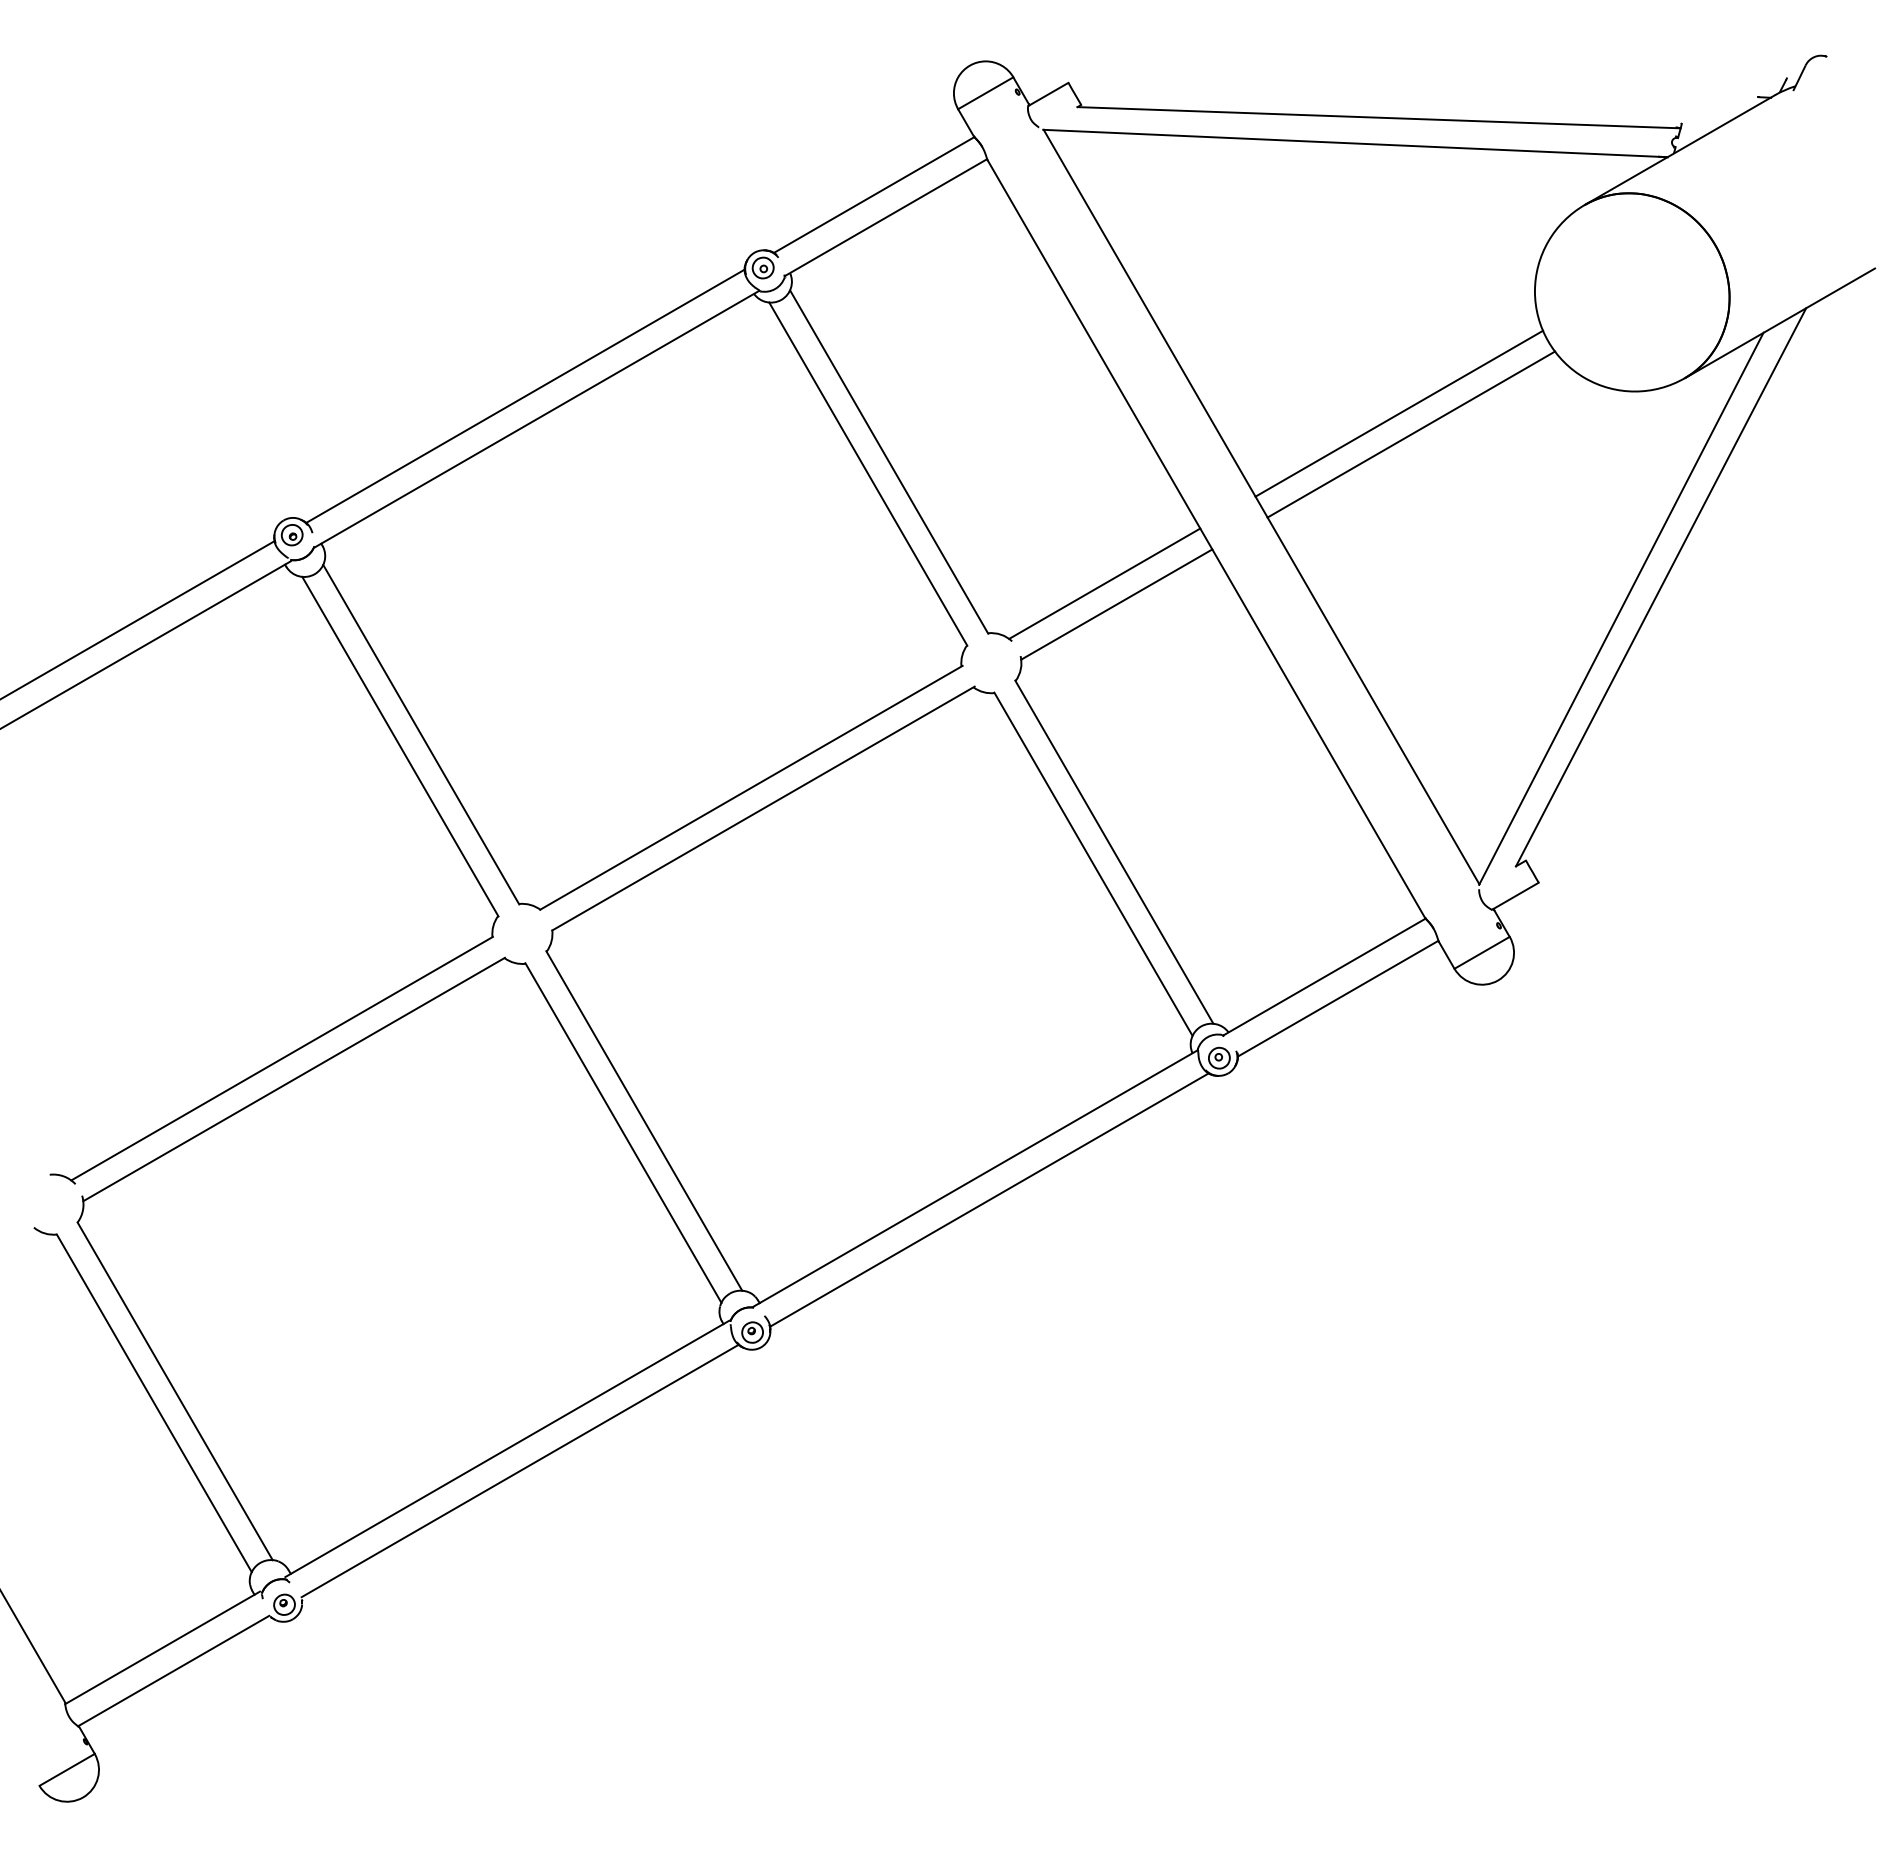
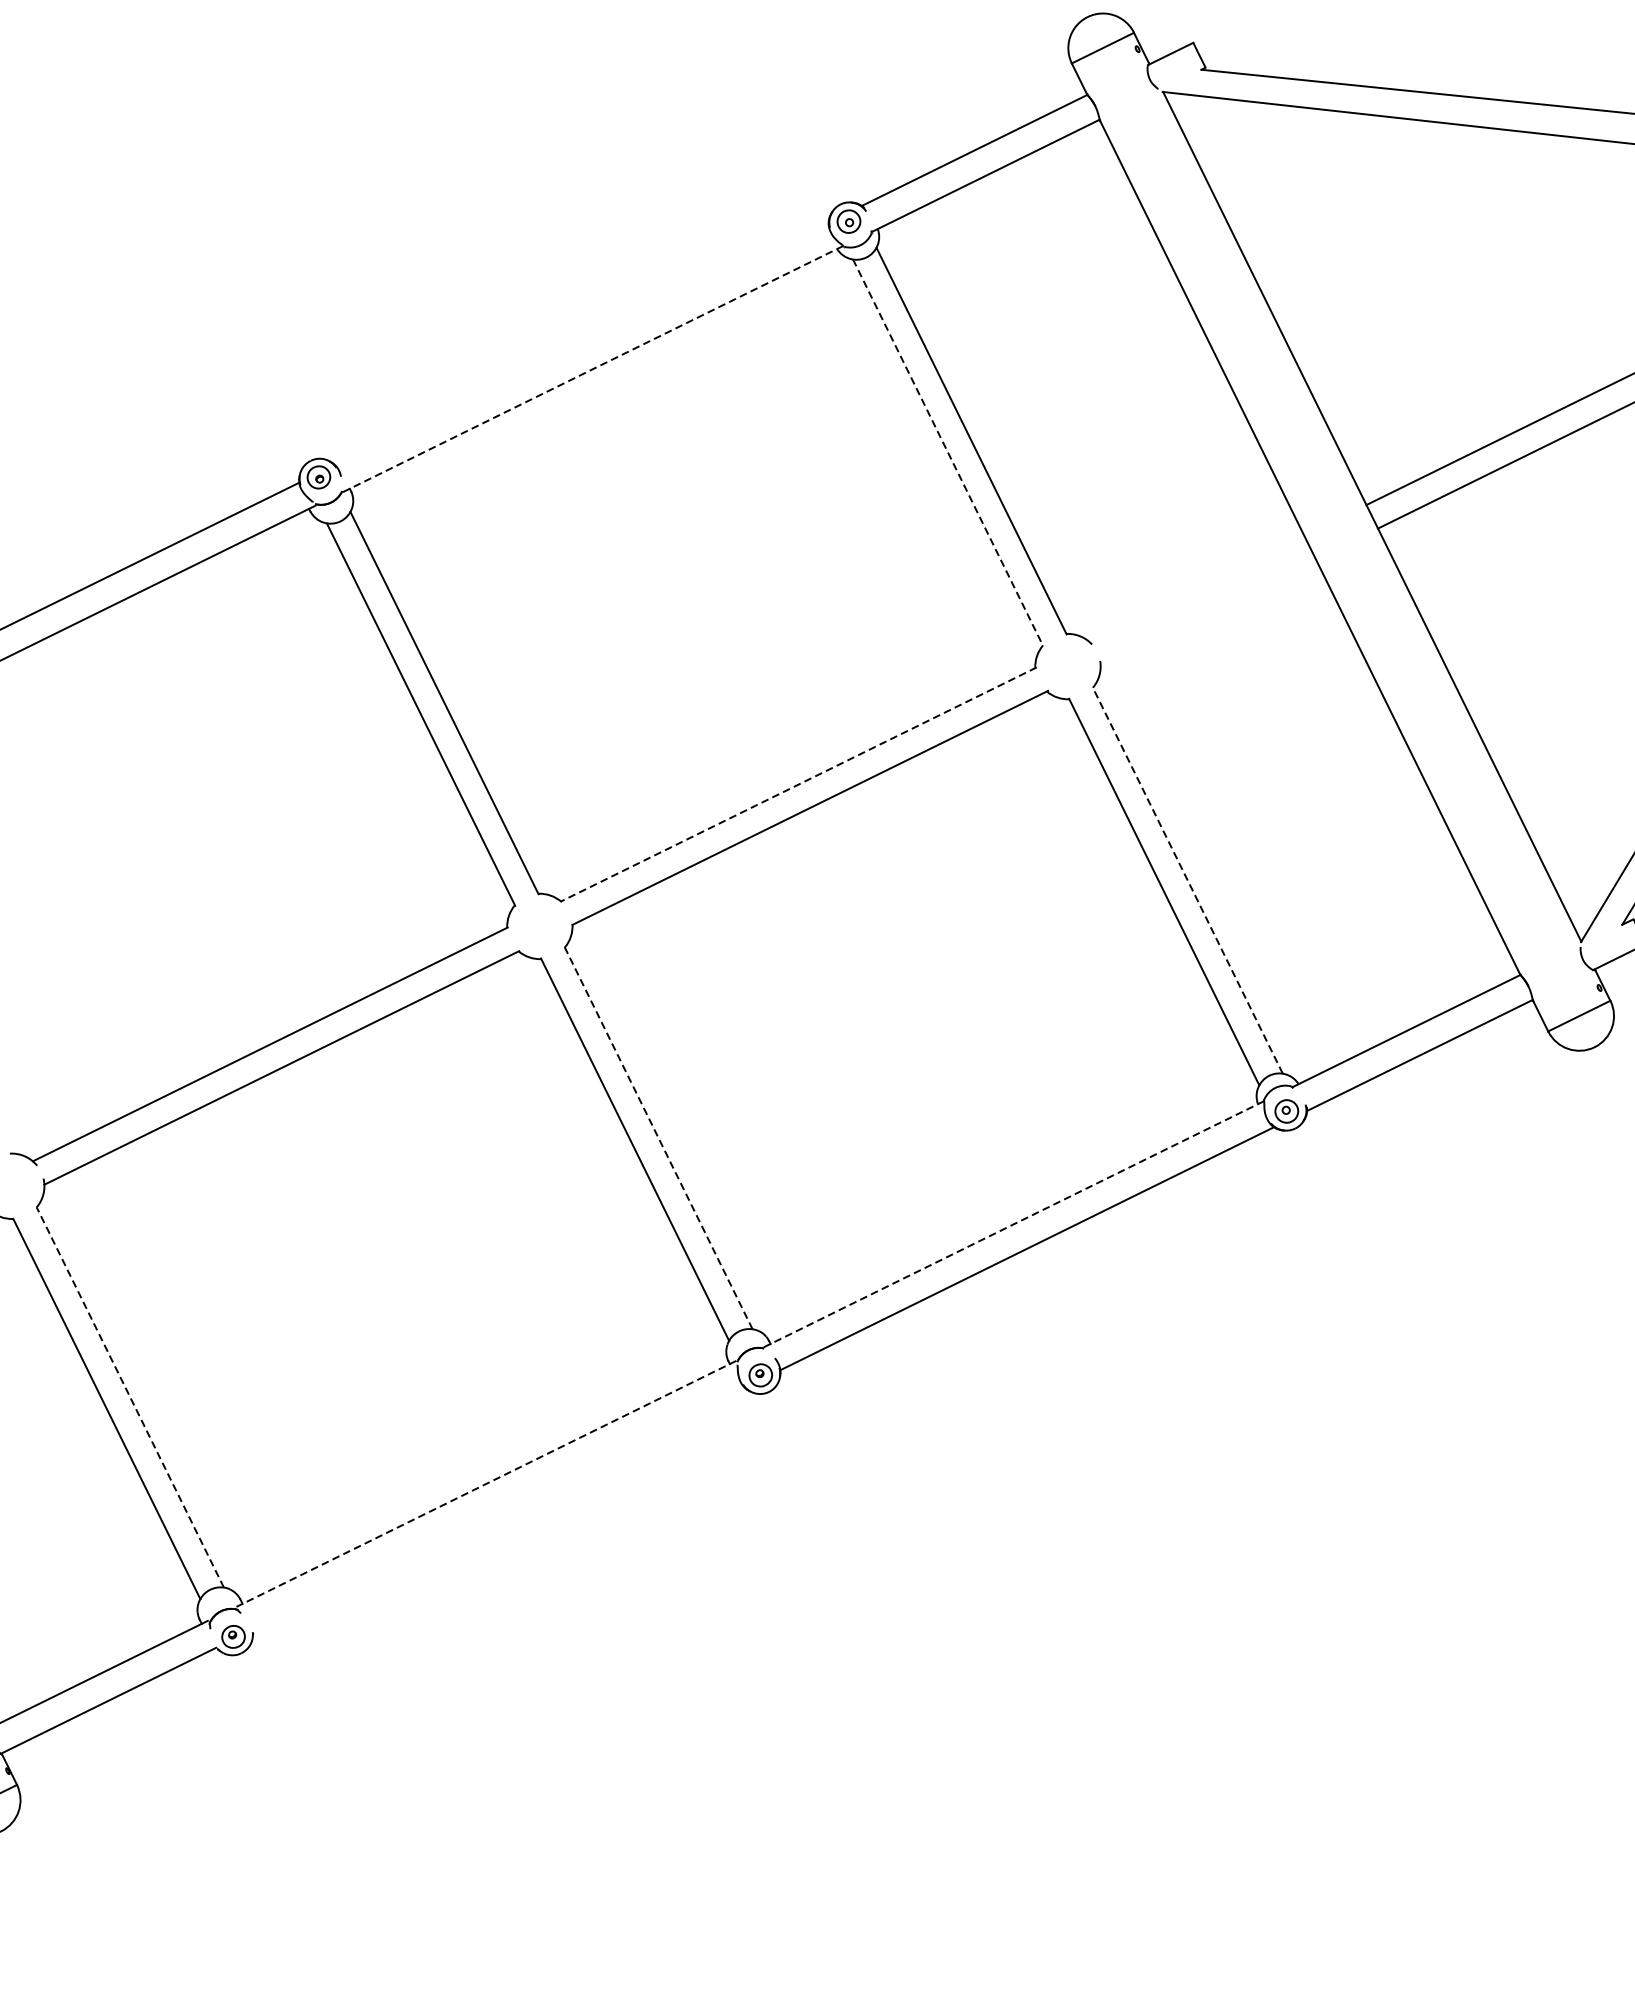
line: (525, 396) -> (581, 343), removed
line: (537, 418) -> (593, 368), solid -> dashed
line: (868, 474) -> (948, 453), solid -> dashed
line: (1104, 583) -> (1196, 588), removed
line: (1116, 604) -> (1207, 611), removed
line: (751, 787) -> (798, 784), solid -> dashed
line: (1114, 851) -> (1187, 879), solid -> dashed
line: (644, 1120) -> (658, 1137), solid -> dashed
line: (975, 1178) -> (1013, 1224), solid -> dashed
line: (175, 1391) -> (130, 1397), solid -> dashed
line: (506, 1449) -> (485, 1484), solid -> dashed
line: (519, 1470) -> (498, 1508), removed

